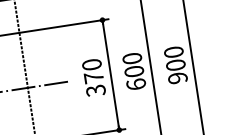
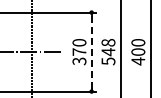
text: (134, 72) -> (108, 52), 600 -> 548
line: (110, 75) -> (91, 52), solid -> dashed
text: (178, 78) -> (138, 61), 900 -> 400

